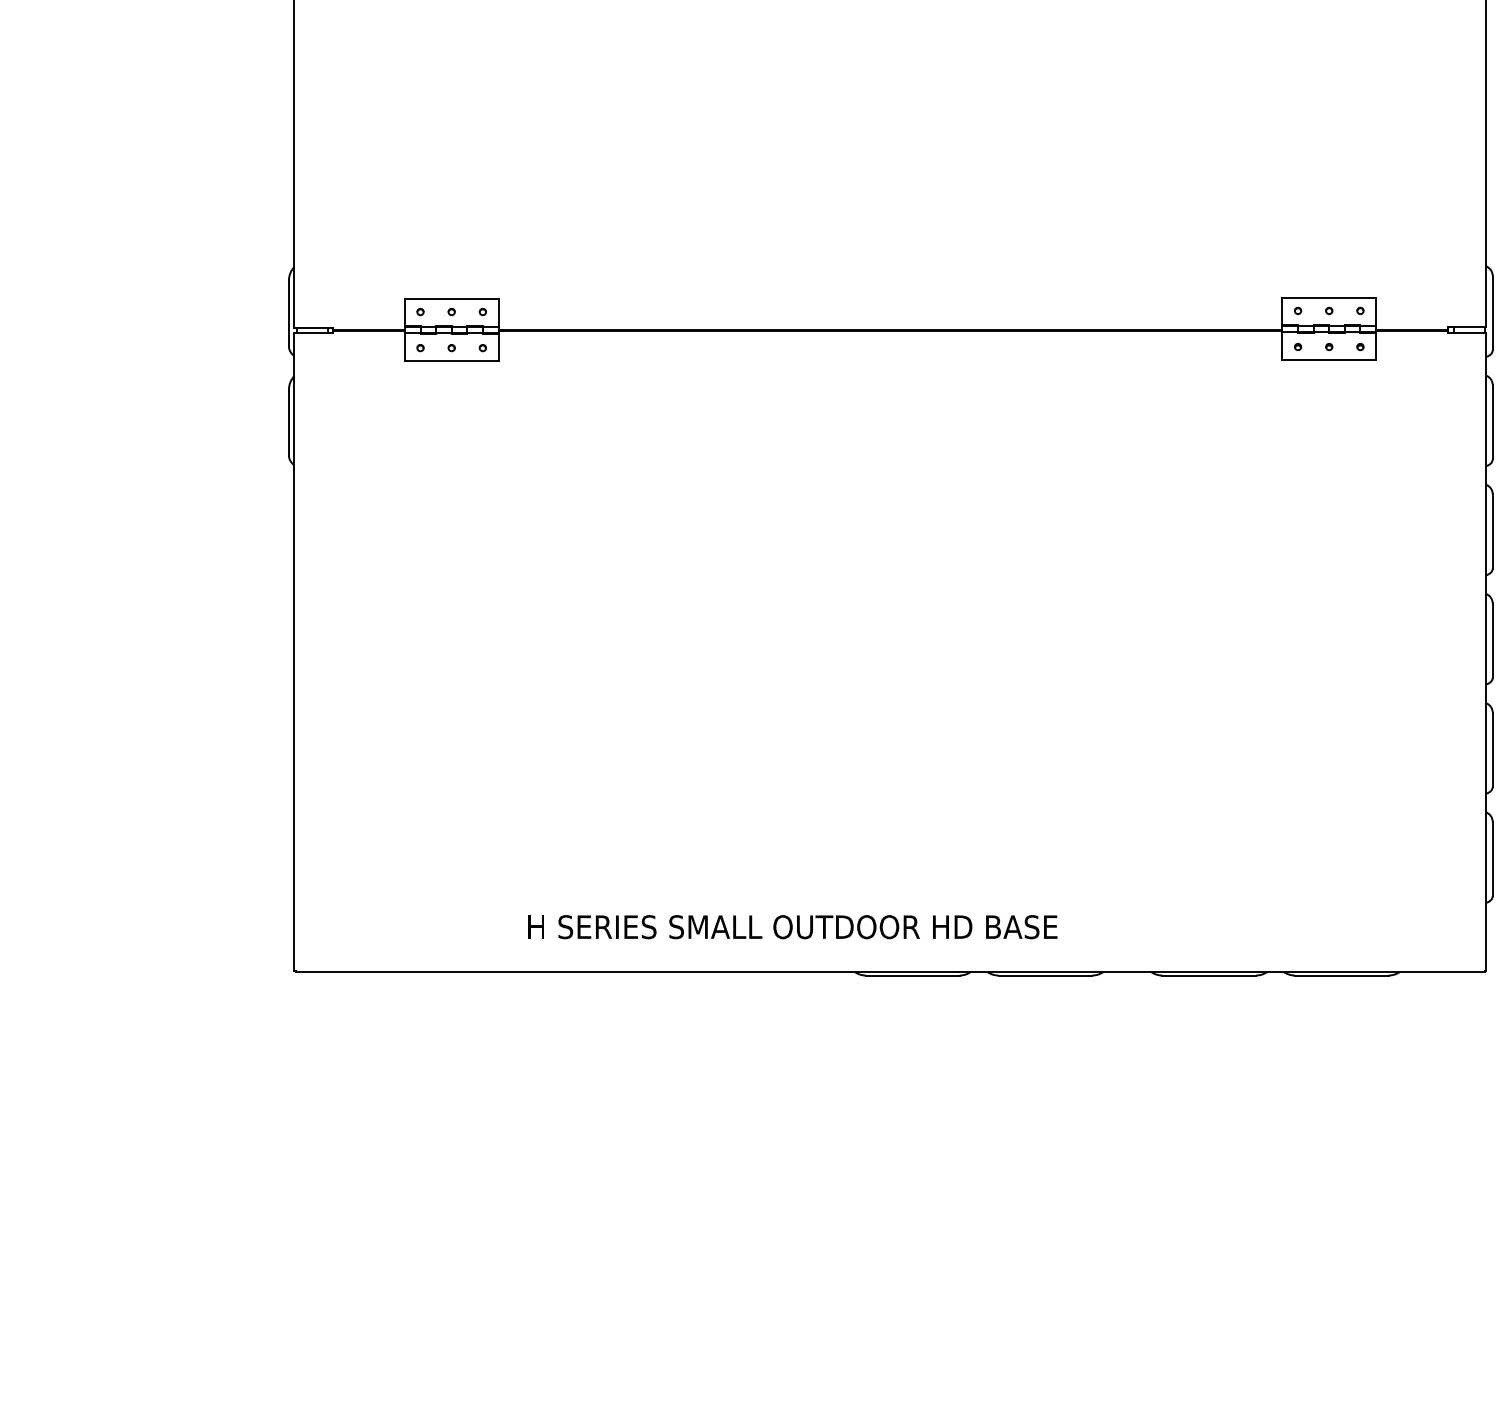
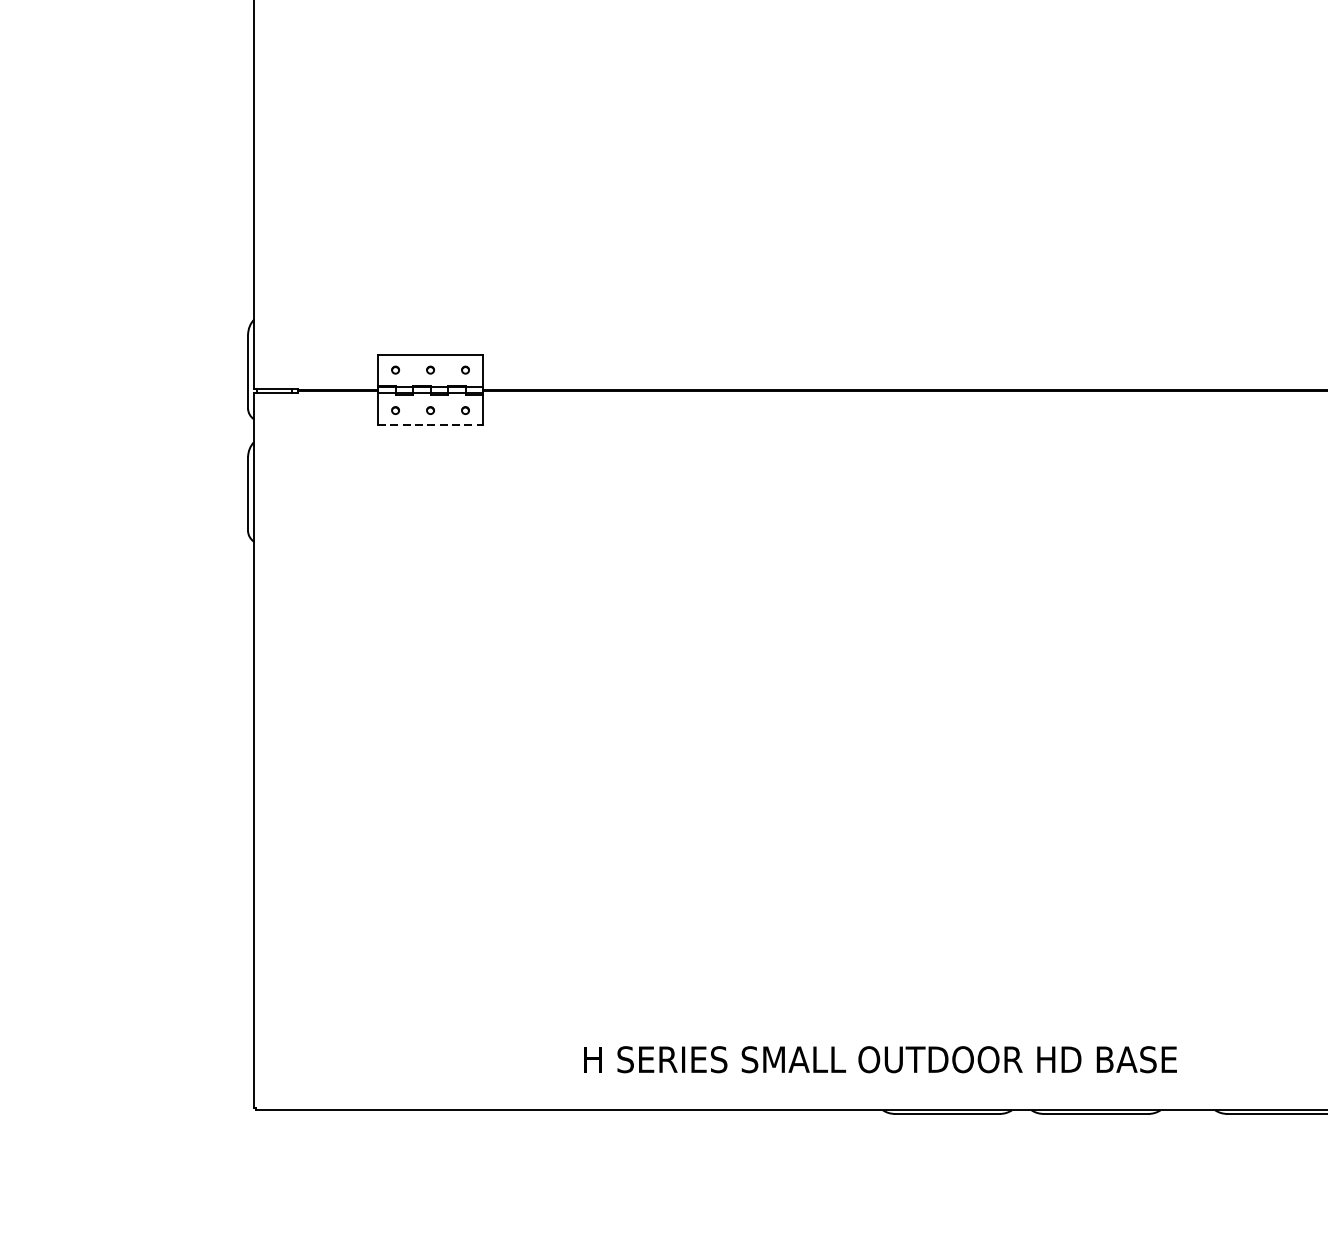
line: (451, 361) -> (430, 425), solid -> dashed
text: (792, 927) -> (879, 1060), moved

